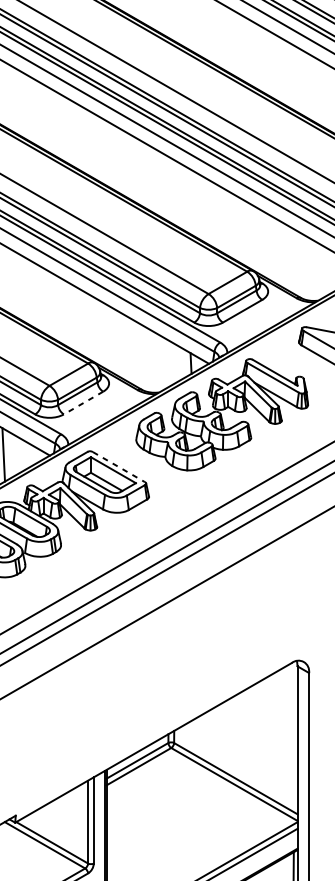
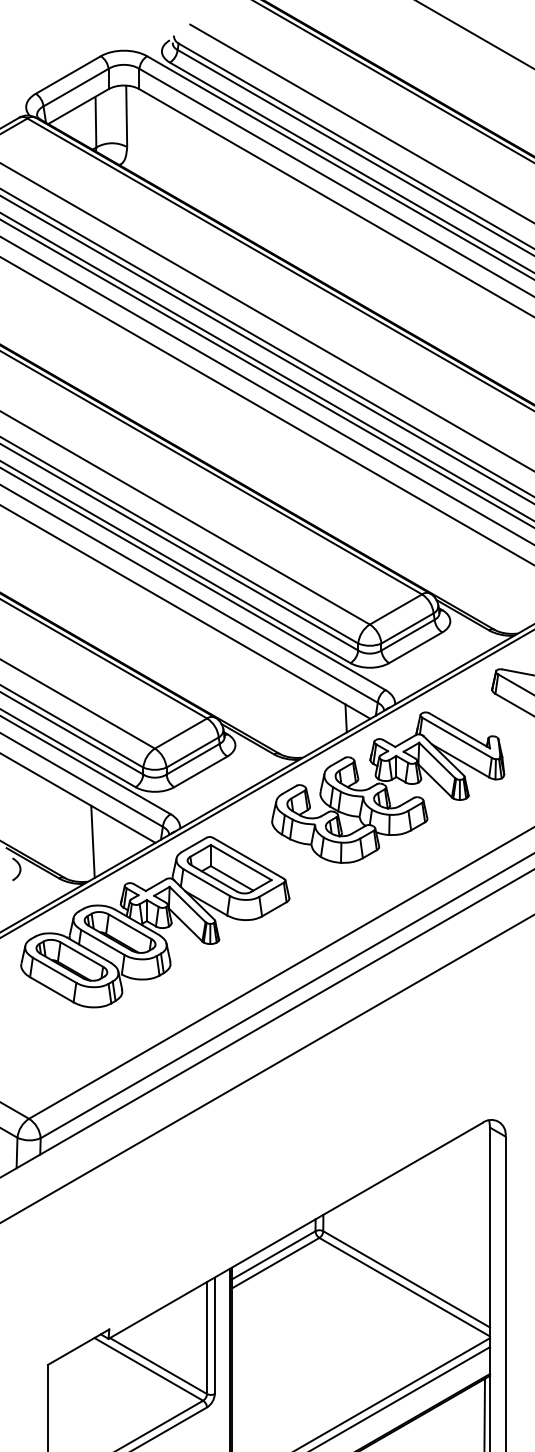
line: (83, 402) -> (200, 771), dashed -> solid
line: (119, 467) -> (249, 858), dashed -> solid

